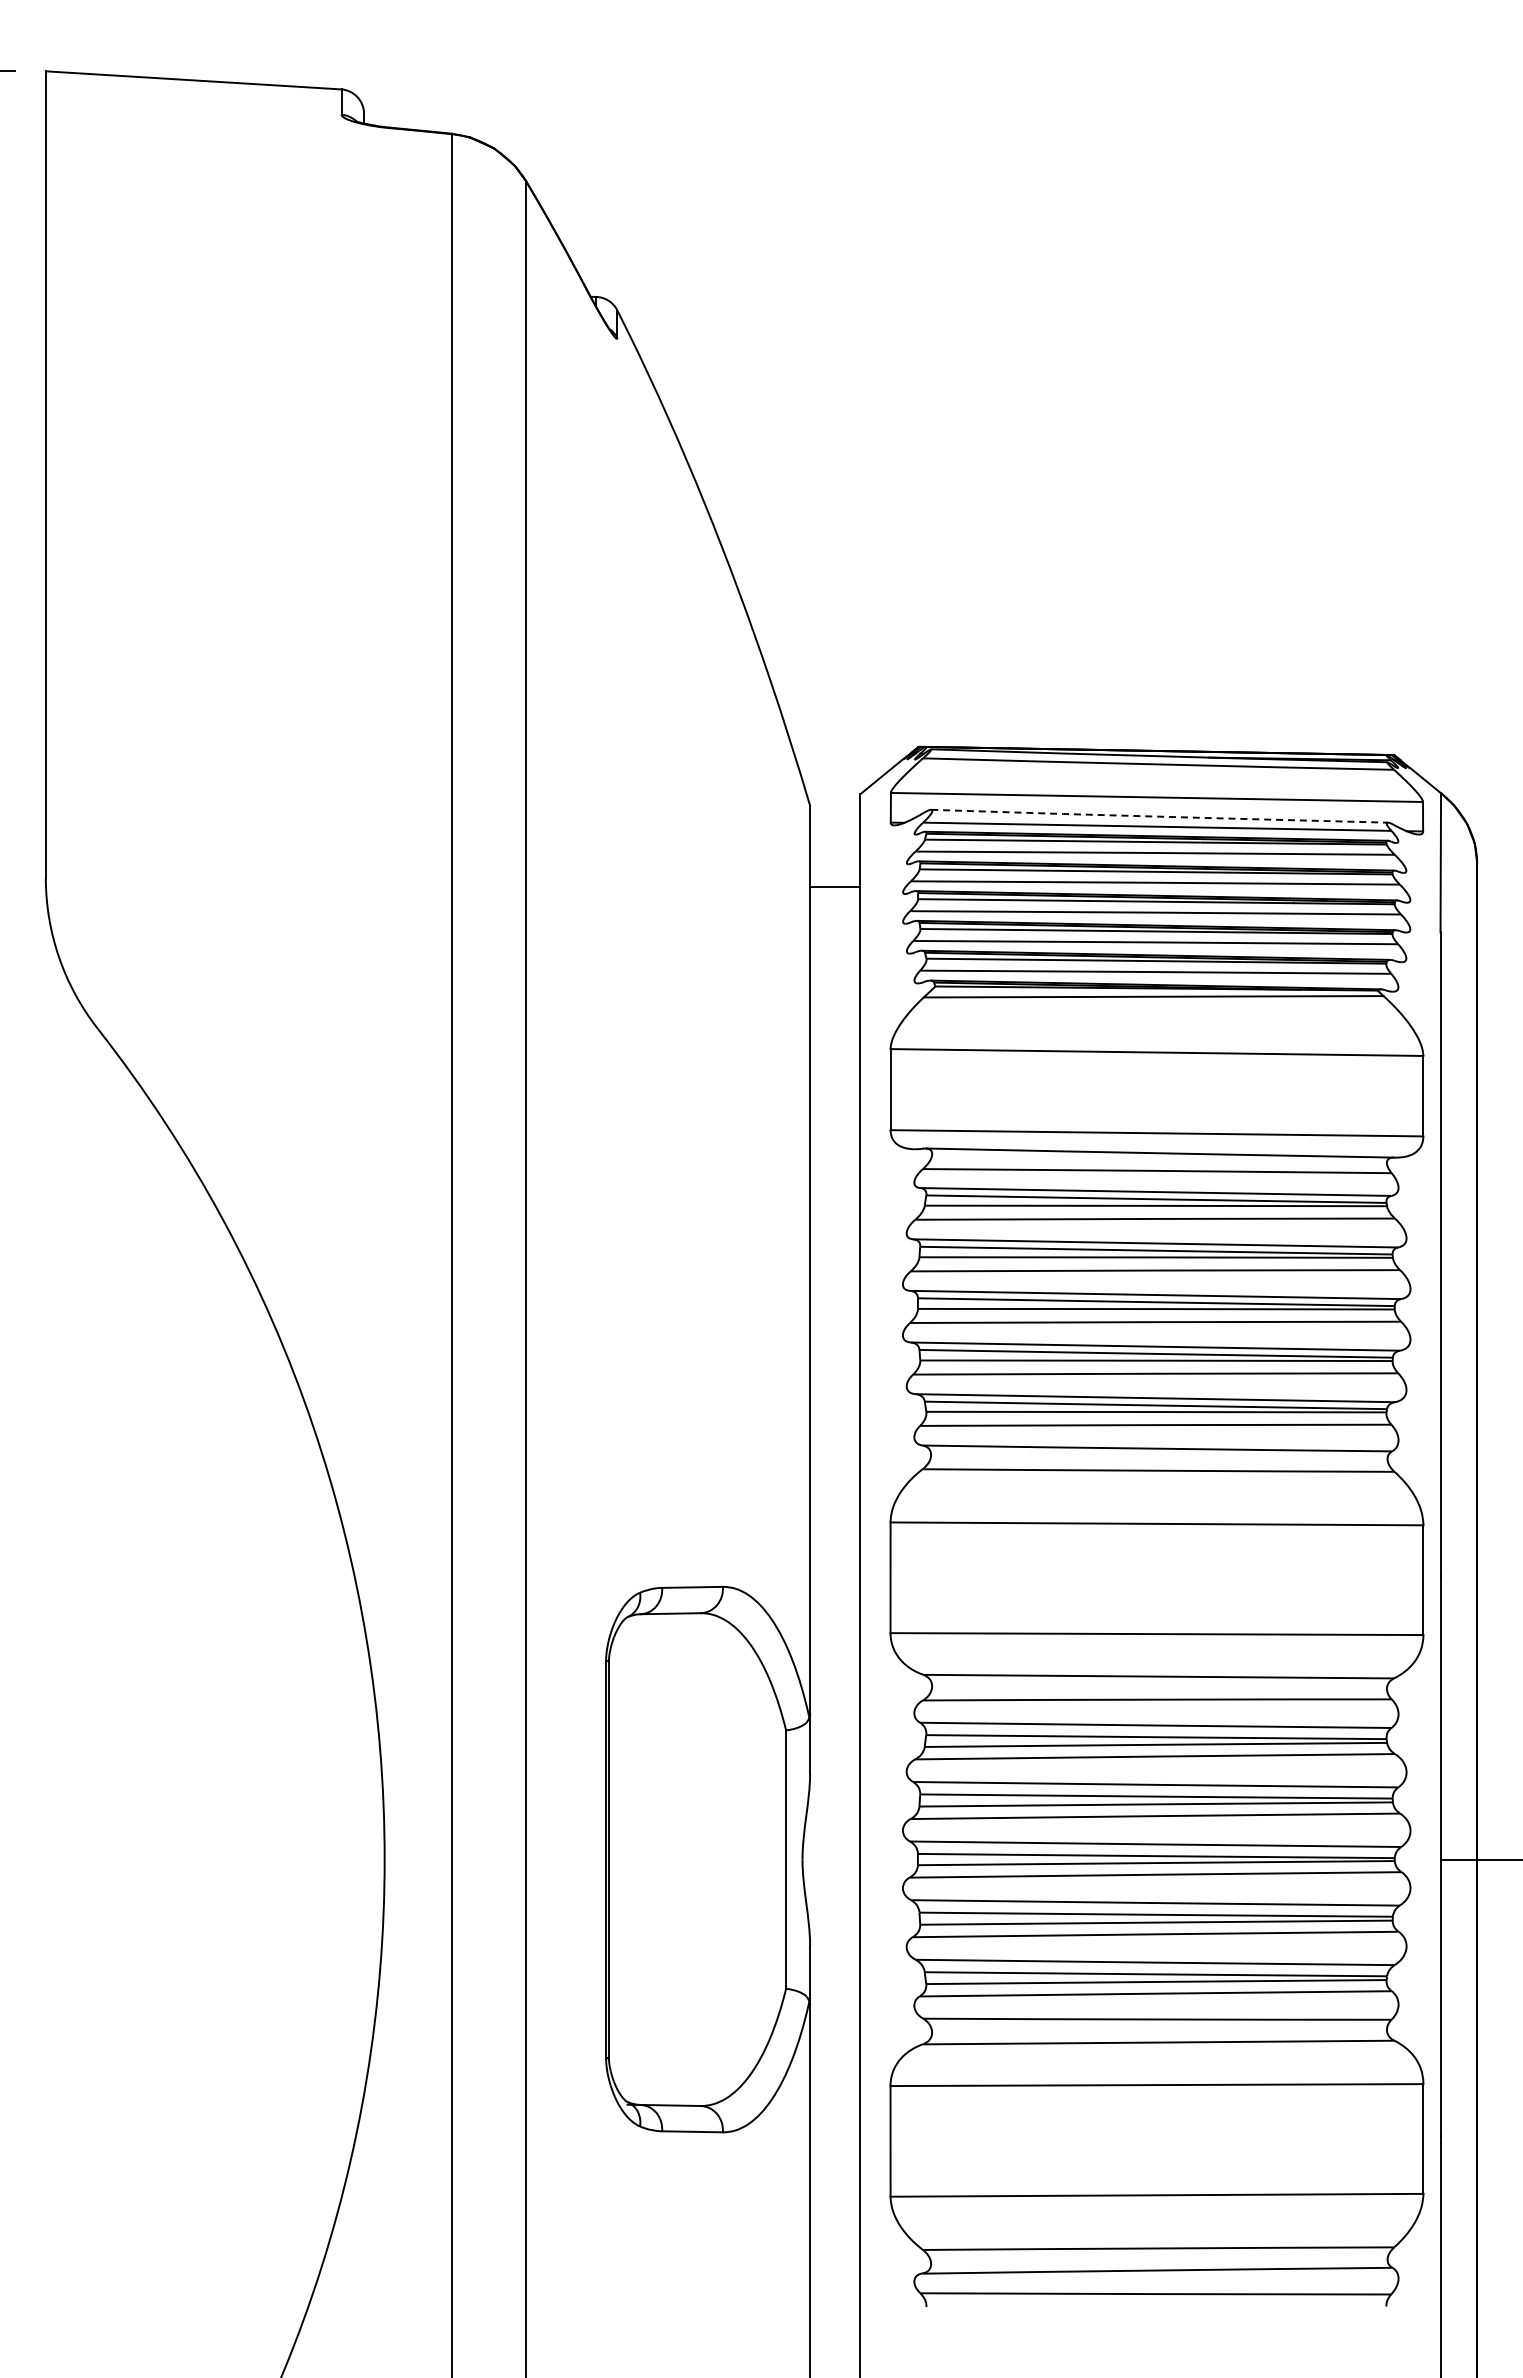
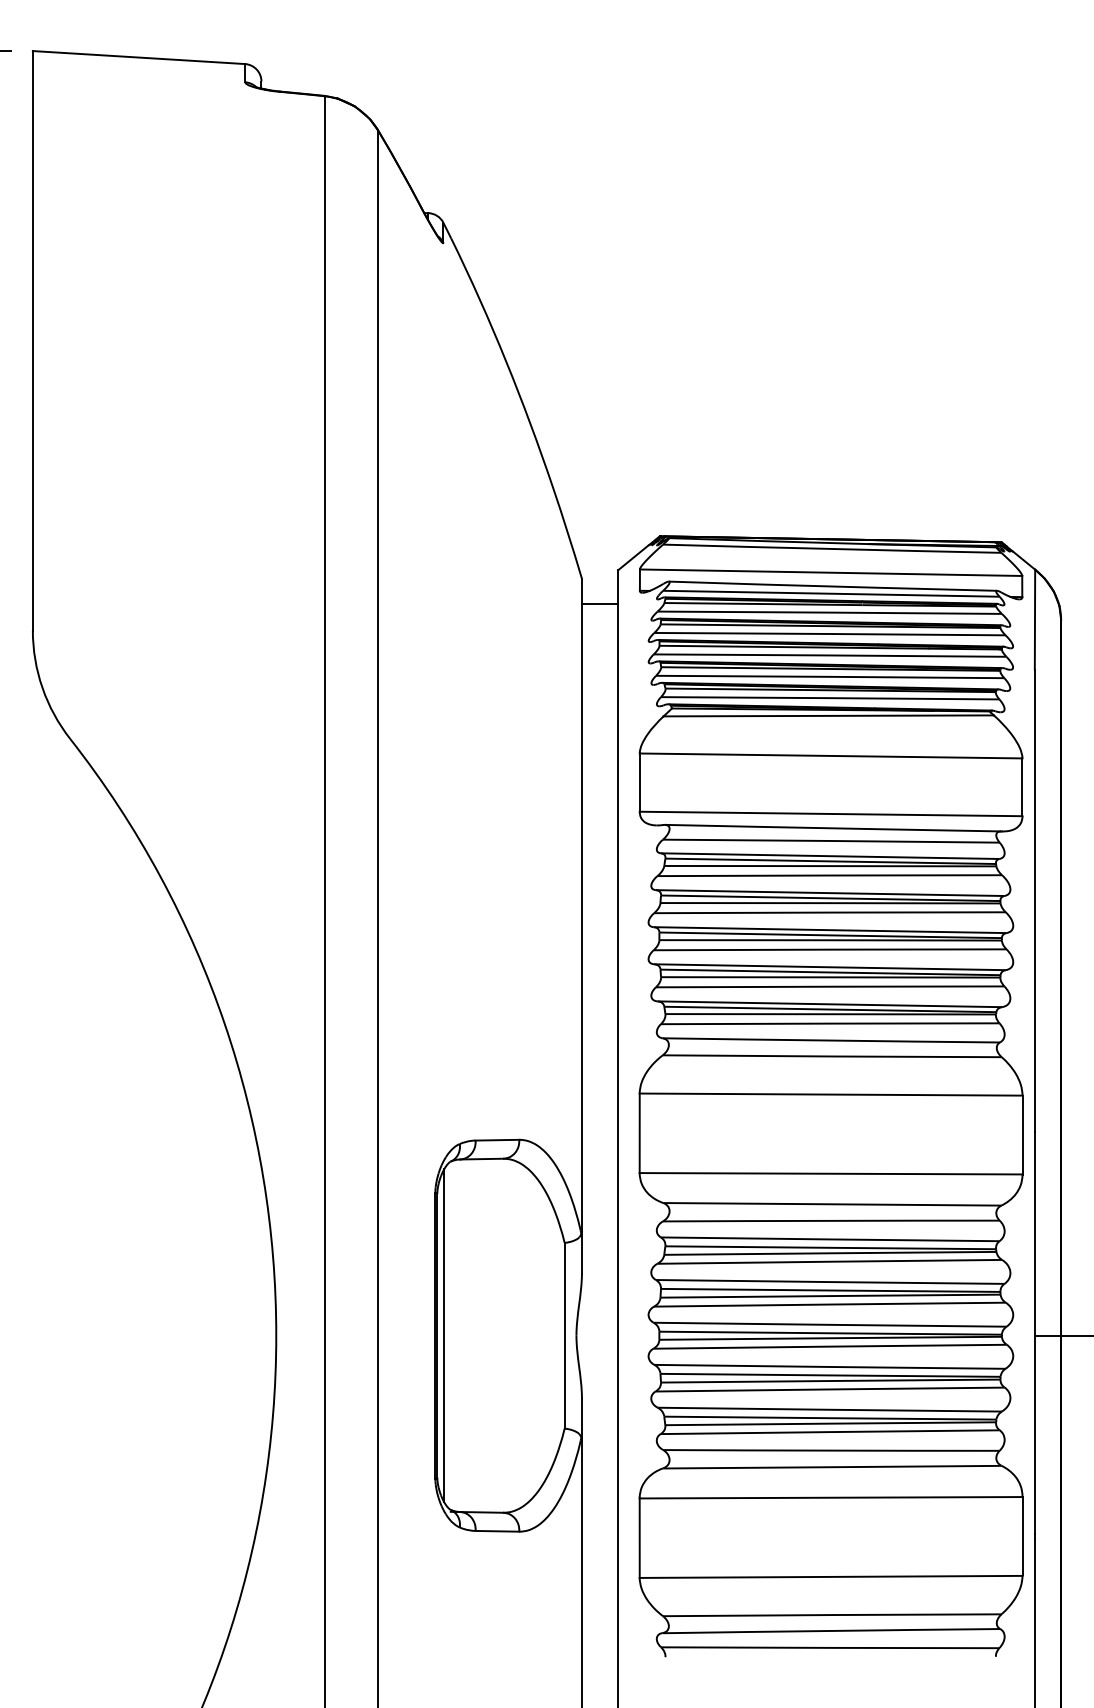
line: (1159, 816) -> (832, 586), dashed -> solid
line: (835, 887) -> (600, 604), moved
line: (618, 1859) -> (444, 1335), added

